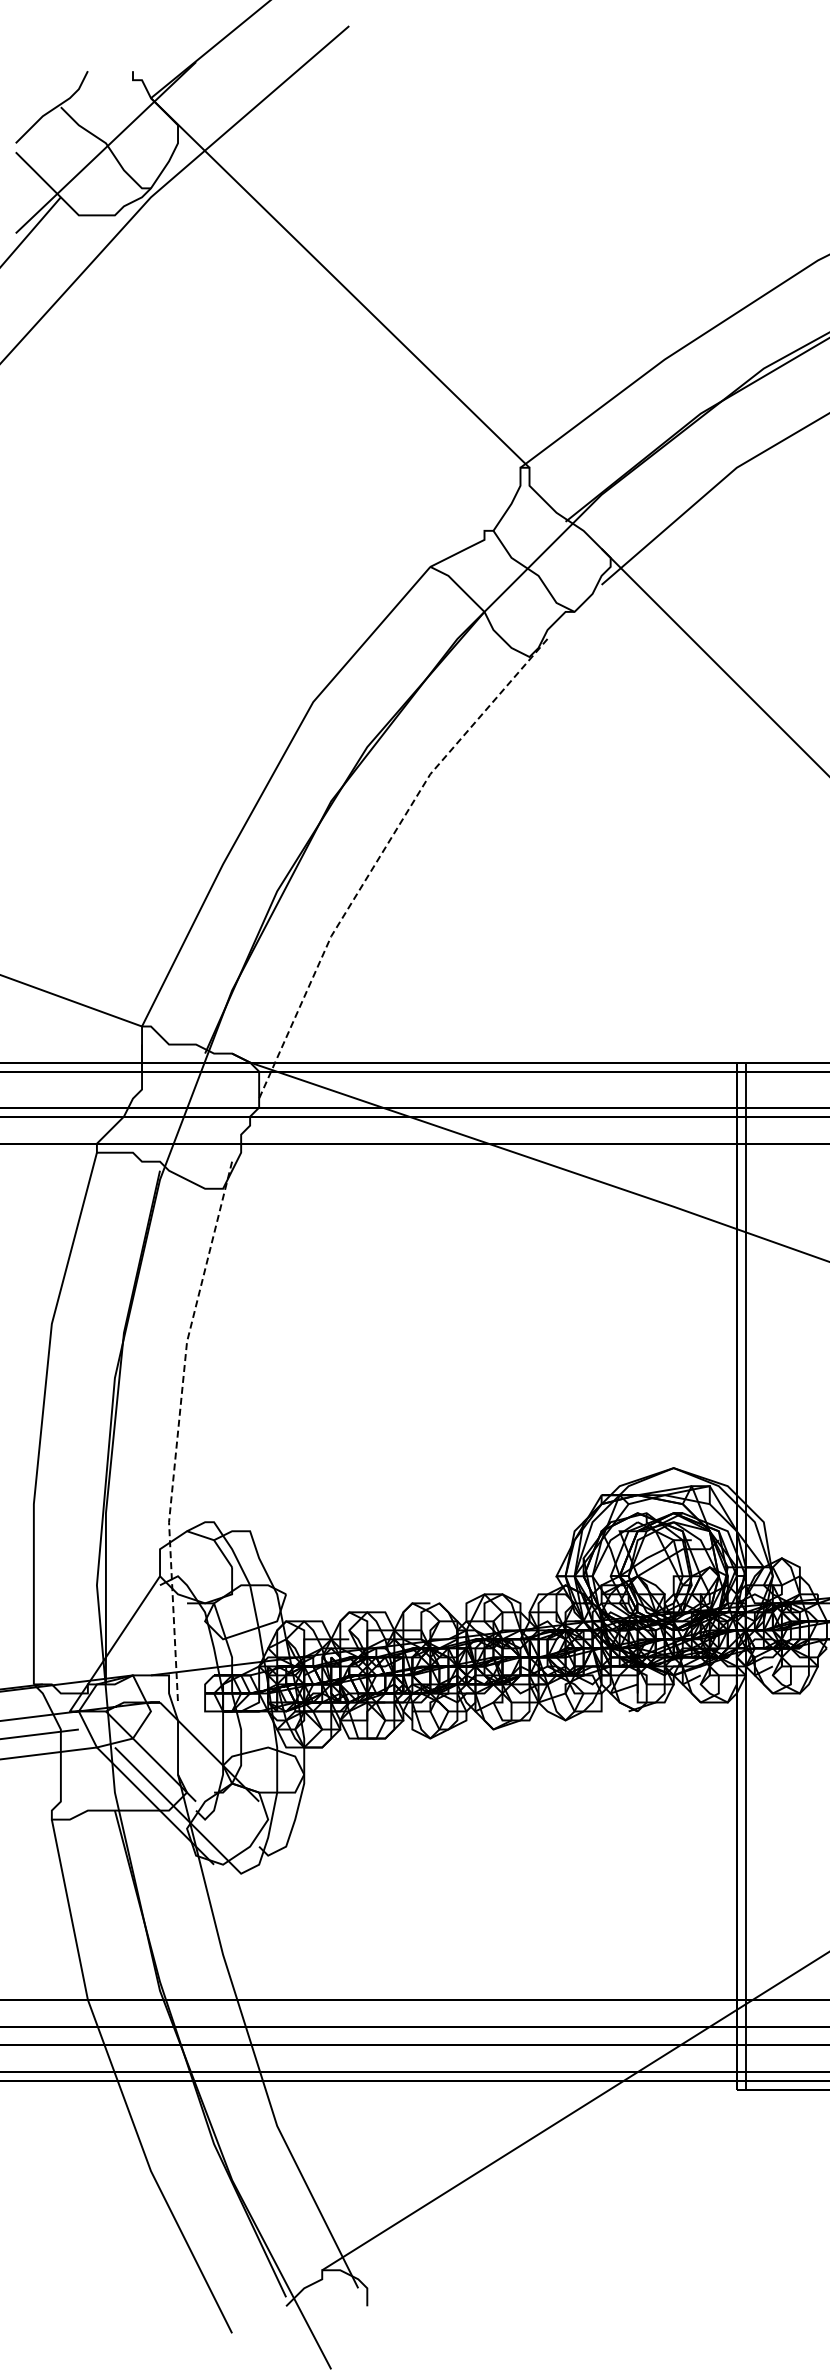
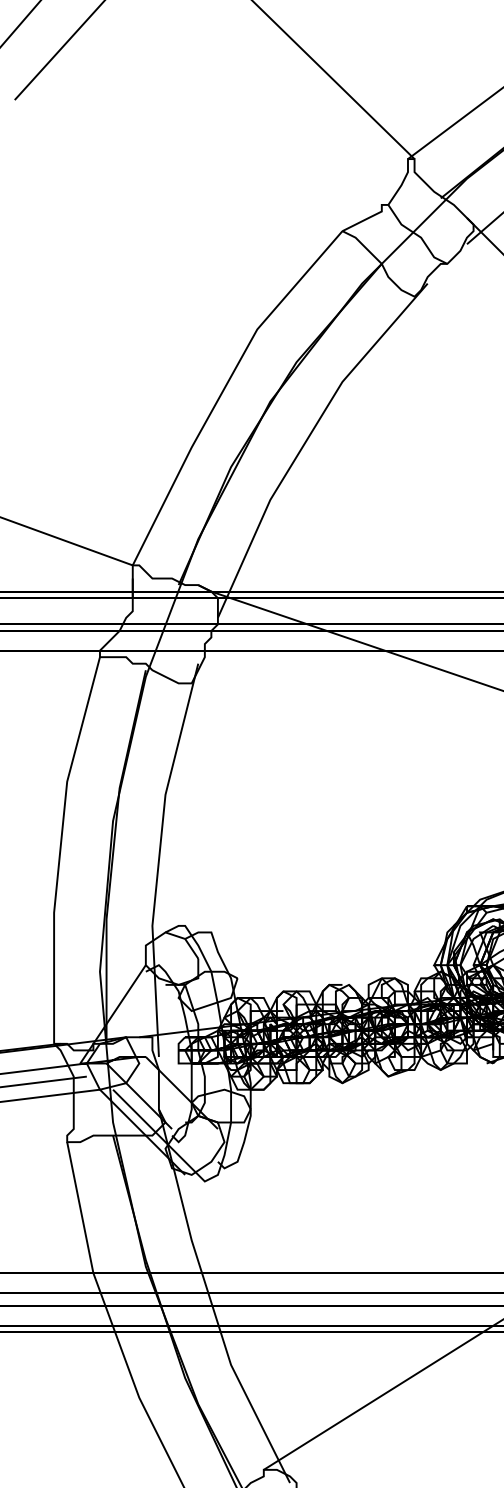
line: (381, 854) -> (306, 440), dashed -> solid
line: (178, 1430) -> (159, 859), dashed -> solid

